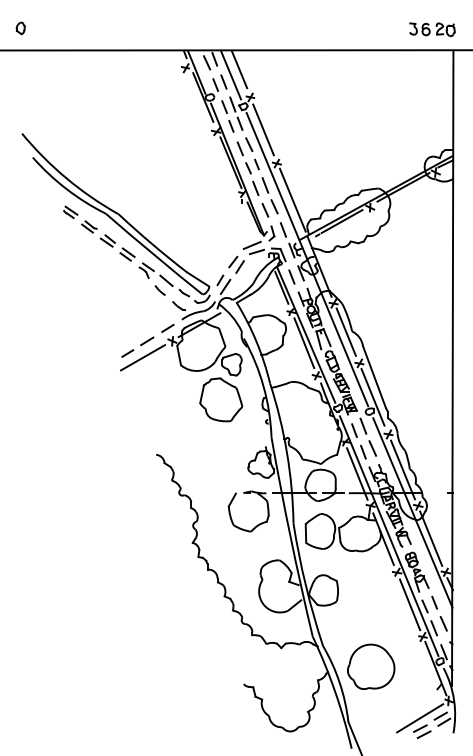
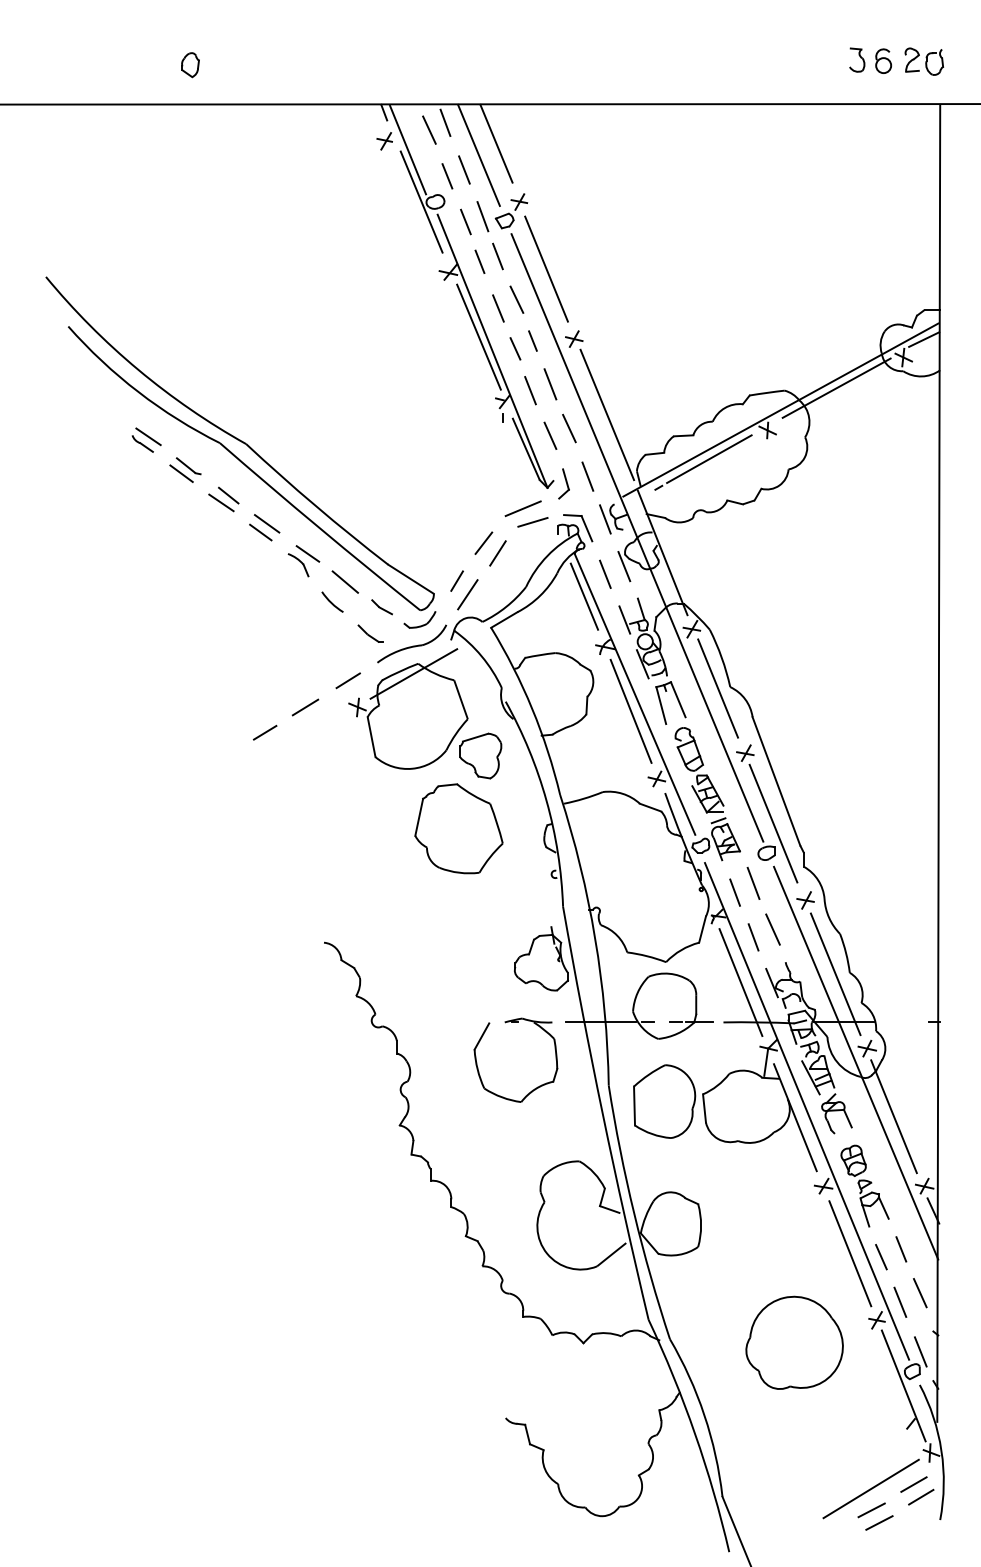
part: (20, 28) -> (189, 65), moved
line: (143, 357) -> (297, 741), removed
part: (371, 666) -> (795, 1342), moved

